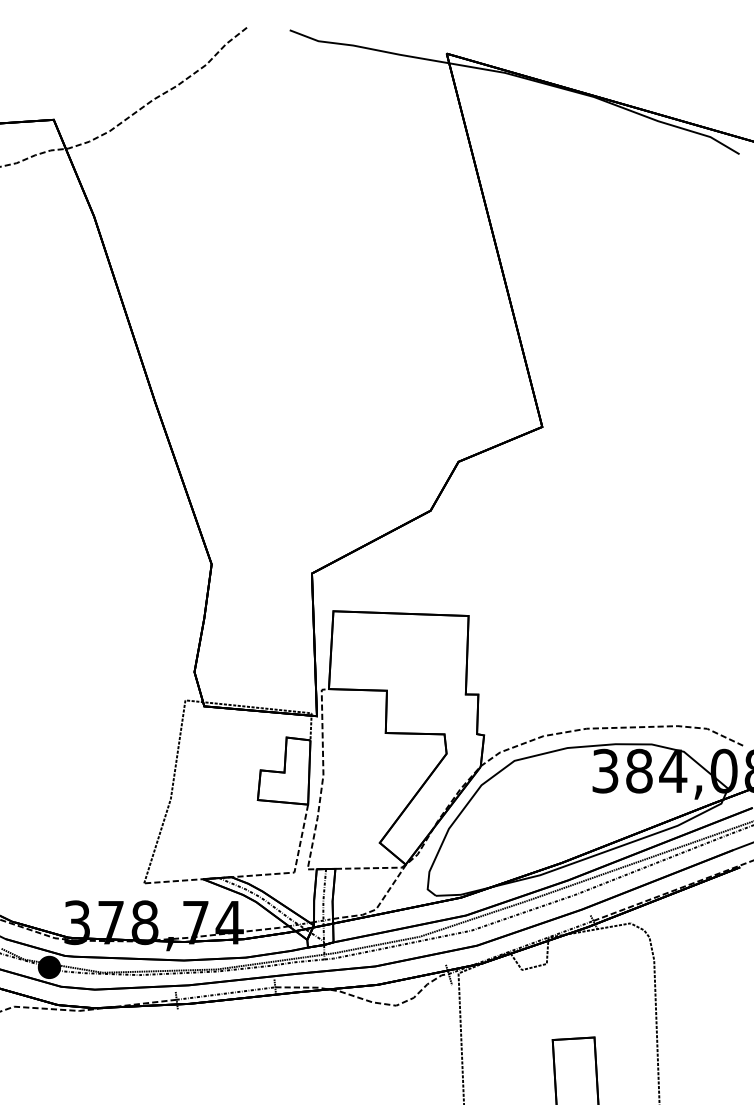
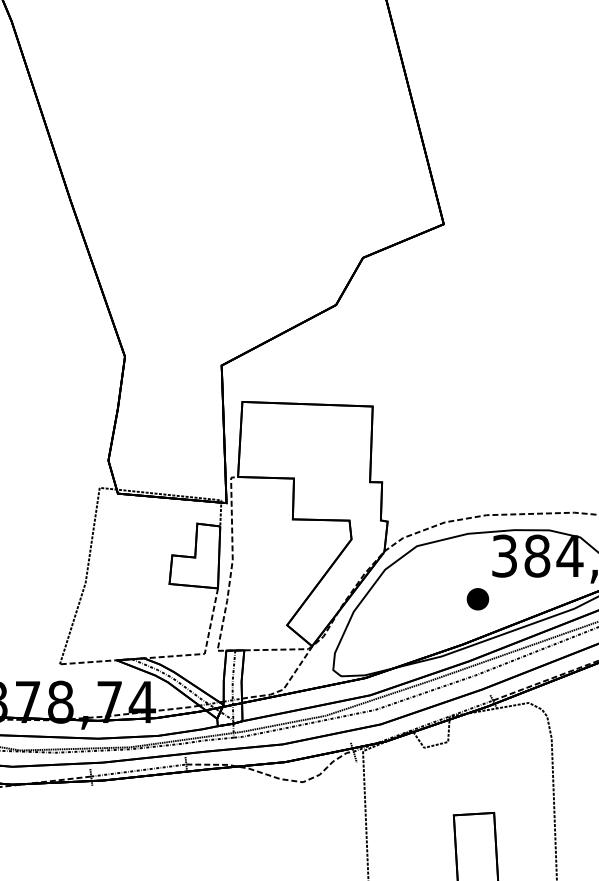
part: (577, 815) -> (477, 598), added

